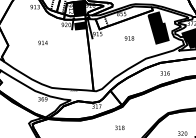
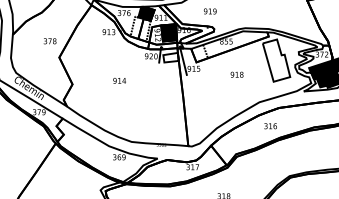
fill: (80, 25) -> (170, 57), removed
fill: (158, 27) -> (276, 60), removed
text: (165, 73) -> (270, 126), moved

